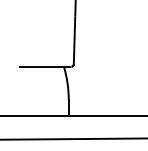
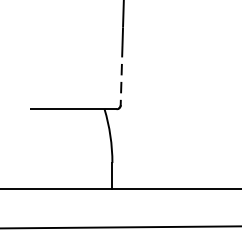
line: (74, 46) -> (121, 76), solid -> dashed

